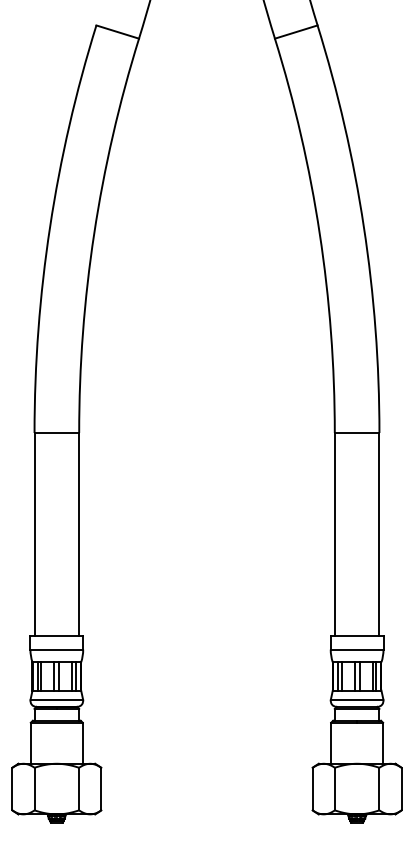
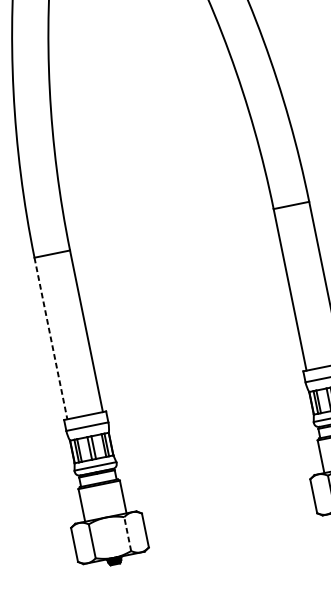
line: (34, 534) -> (50, 338), solid -> dashed
line: (79, 788) -> (127, 533), solid -> dashed

